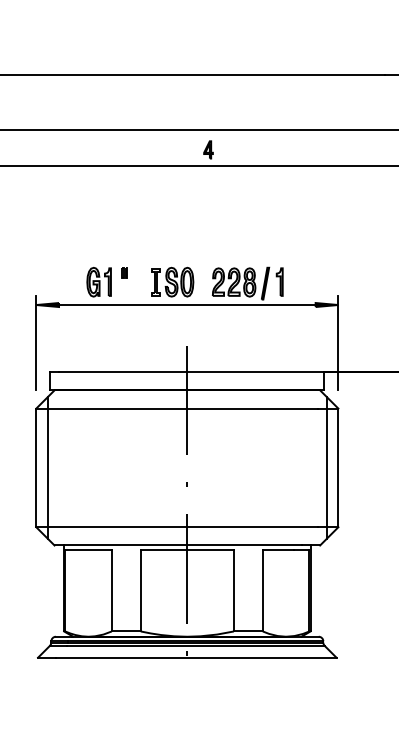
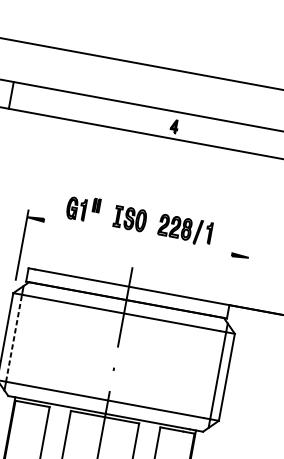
part: (124, 272) -> (96, 205), size x1.6
line: (187, 305) -> (138, 237), removed
line: (338, 342) -> (243, 285), removed
line: (48, 467) -> (14, 337), solid -> dashed

